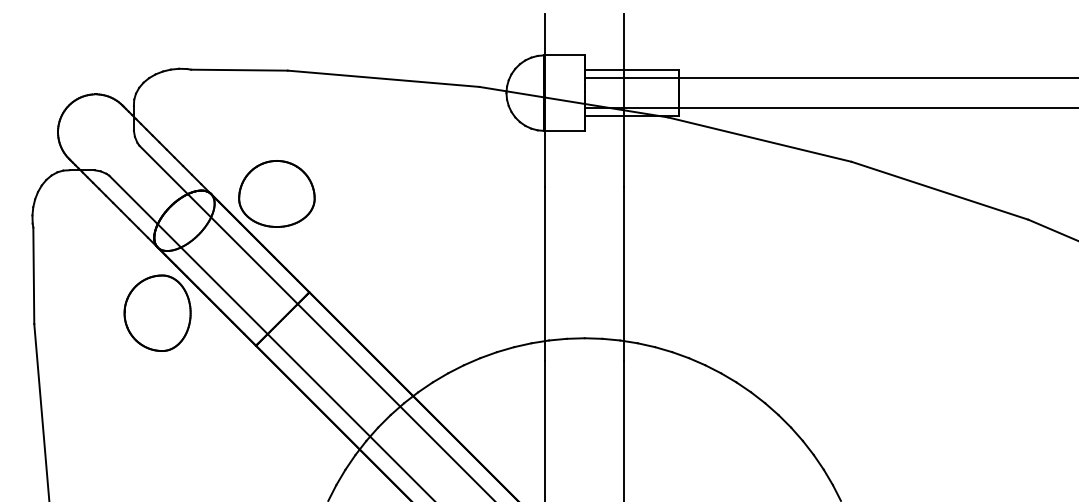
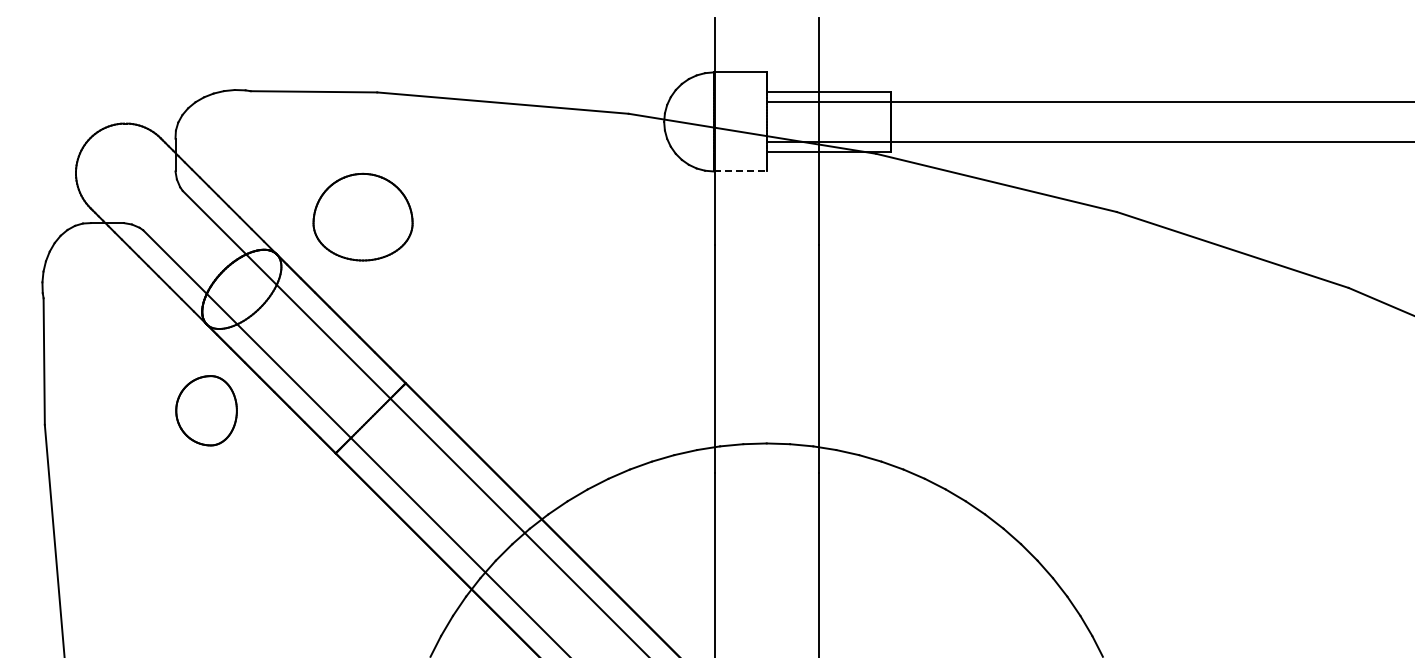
line: (564, 130) -> (740, 171), solid -> dashed
part: (276, 193) -> (362, 216), moved
part: (157, 313) -> (206, 410), size x0.7

